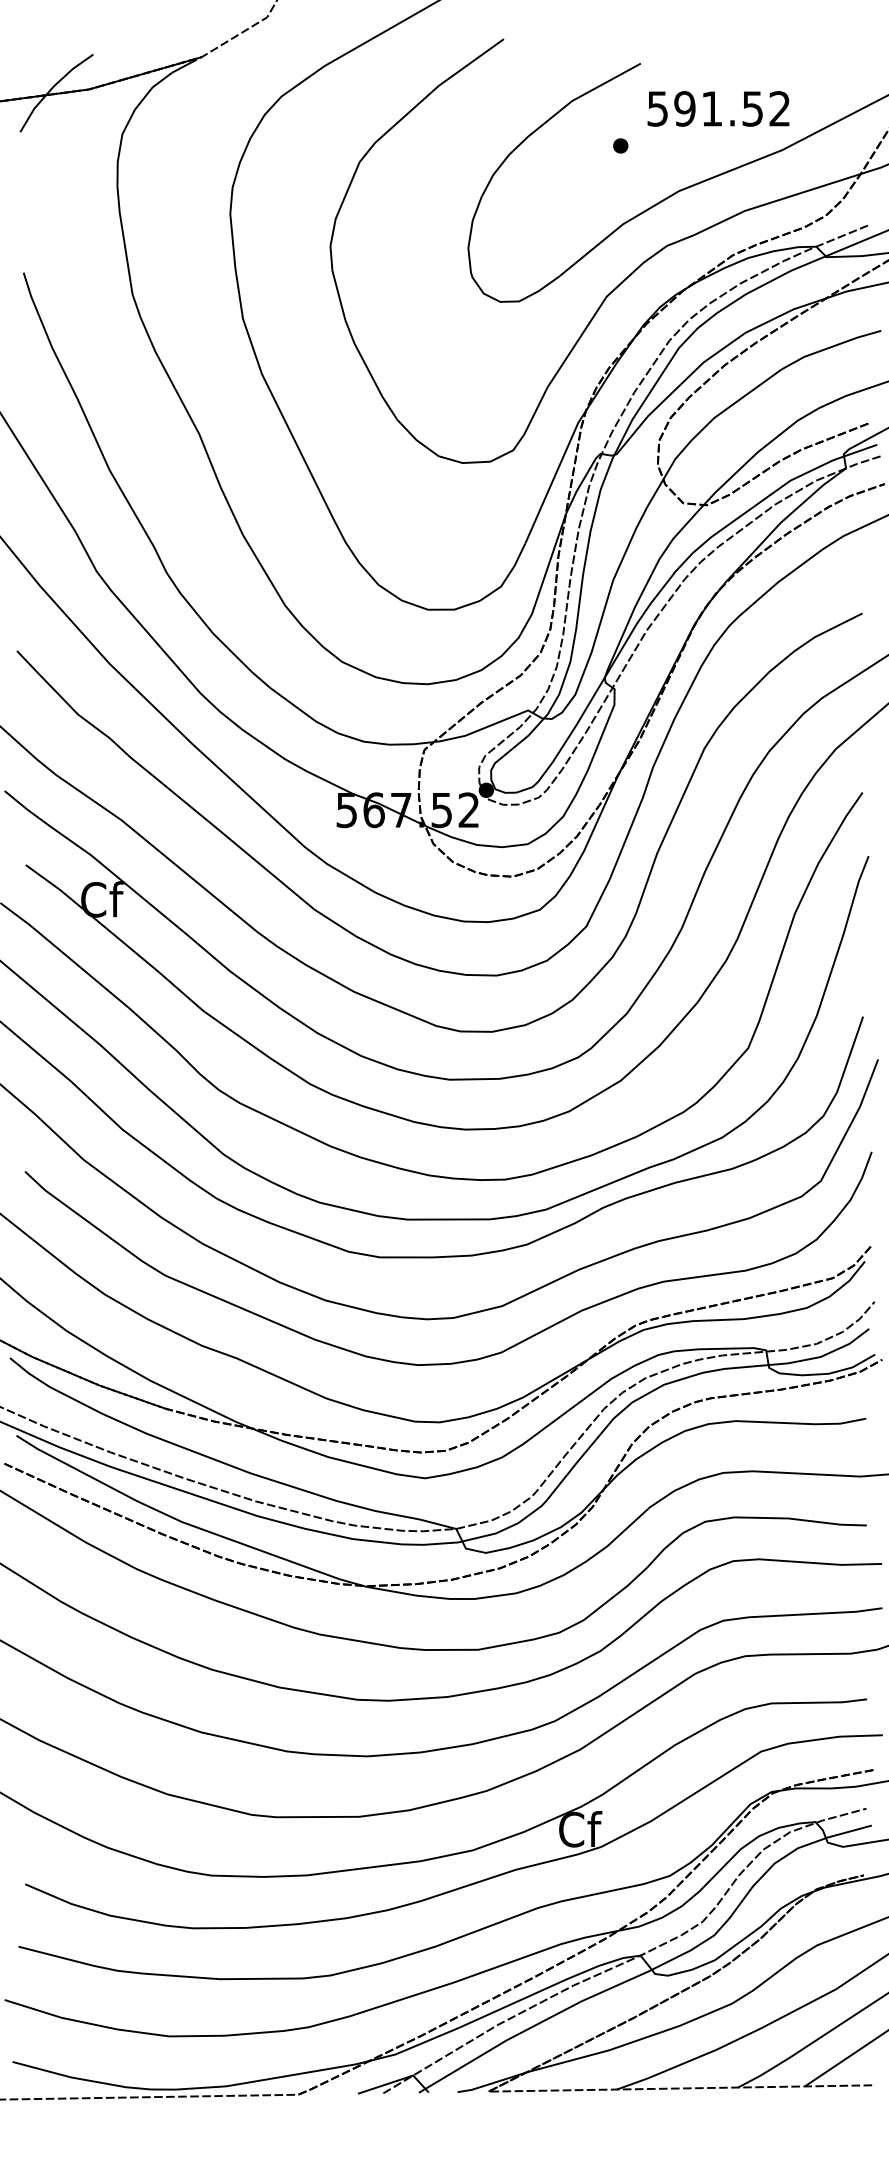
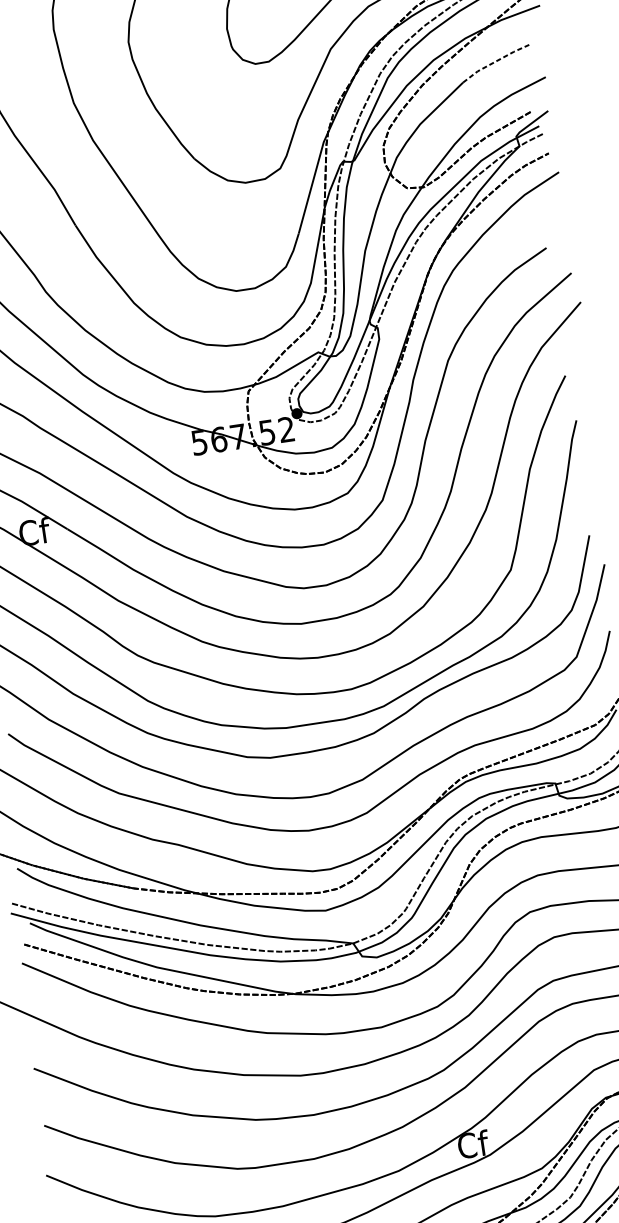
line: (830, 347) -> (495, 61), solid -> dashed

